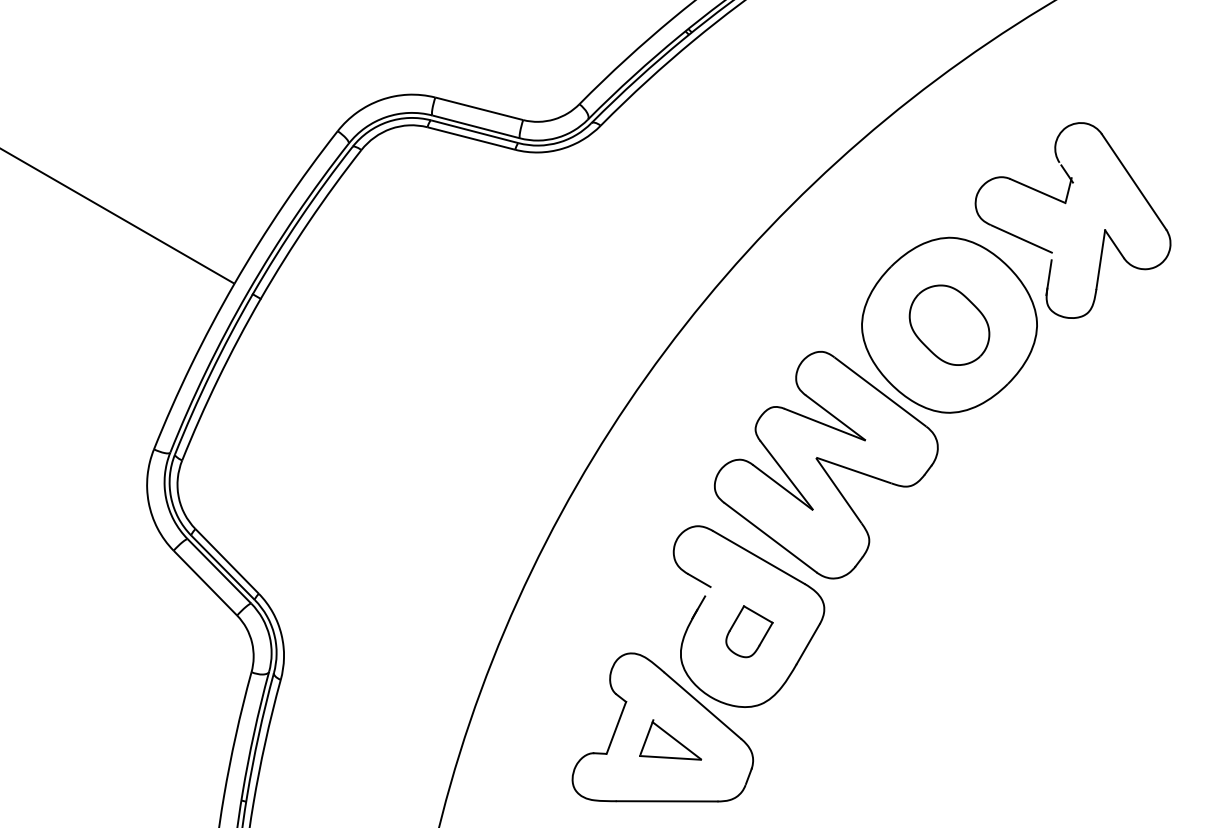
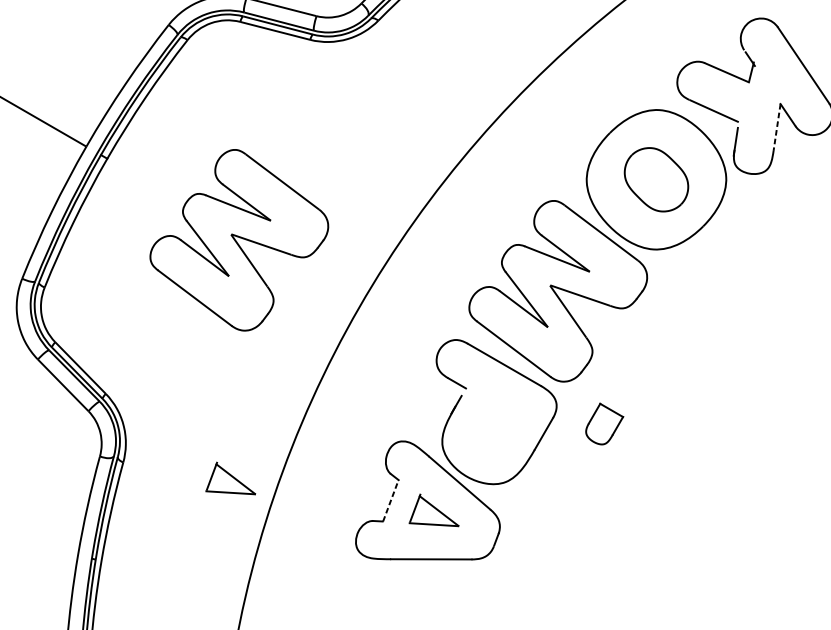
line: (1100, 259) -> (776, 127), solid -> dashed
part: (426, 401) -> (239, 240), added
part: (749, 631) -> (604, 423), moved
part: (415, 699) -> (230, 478), added
line: (616, 727) -> (390, 500), solid -> dashed

